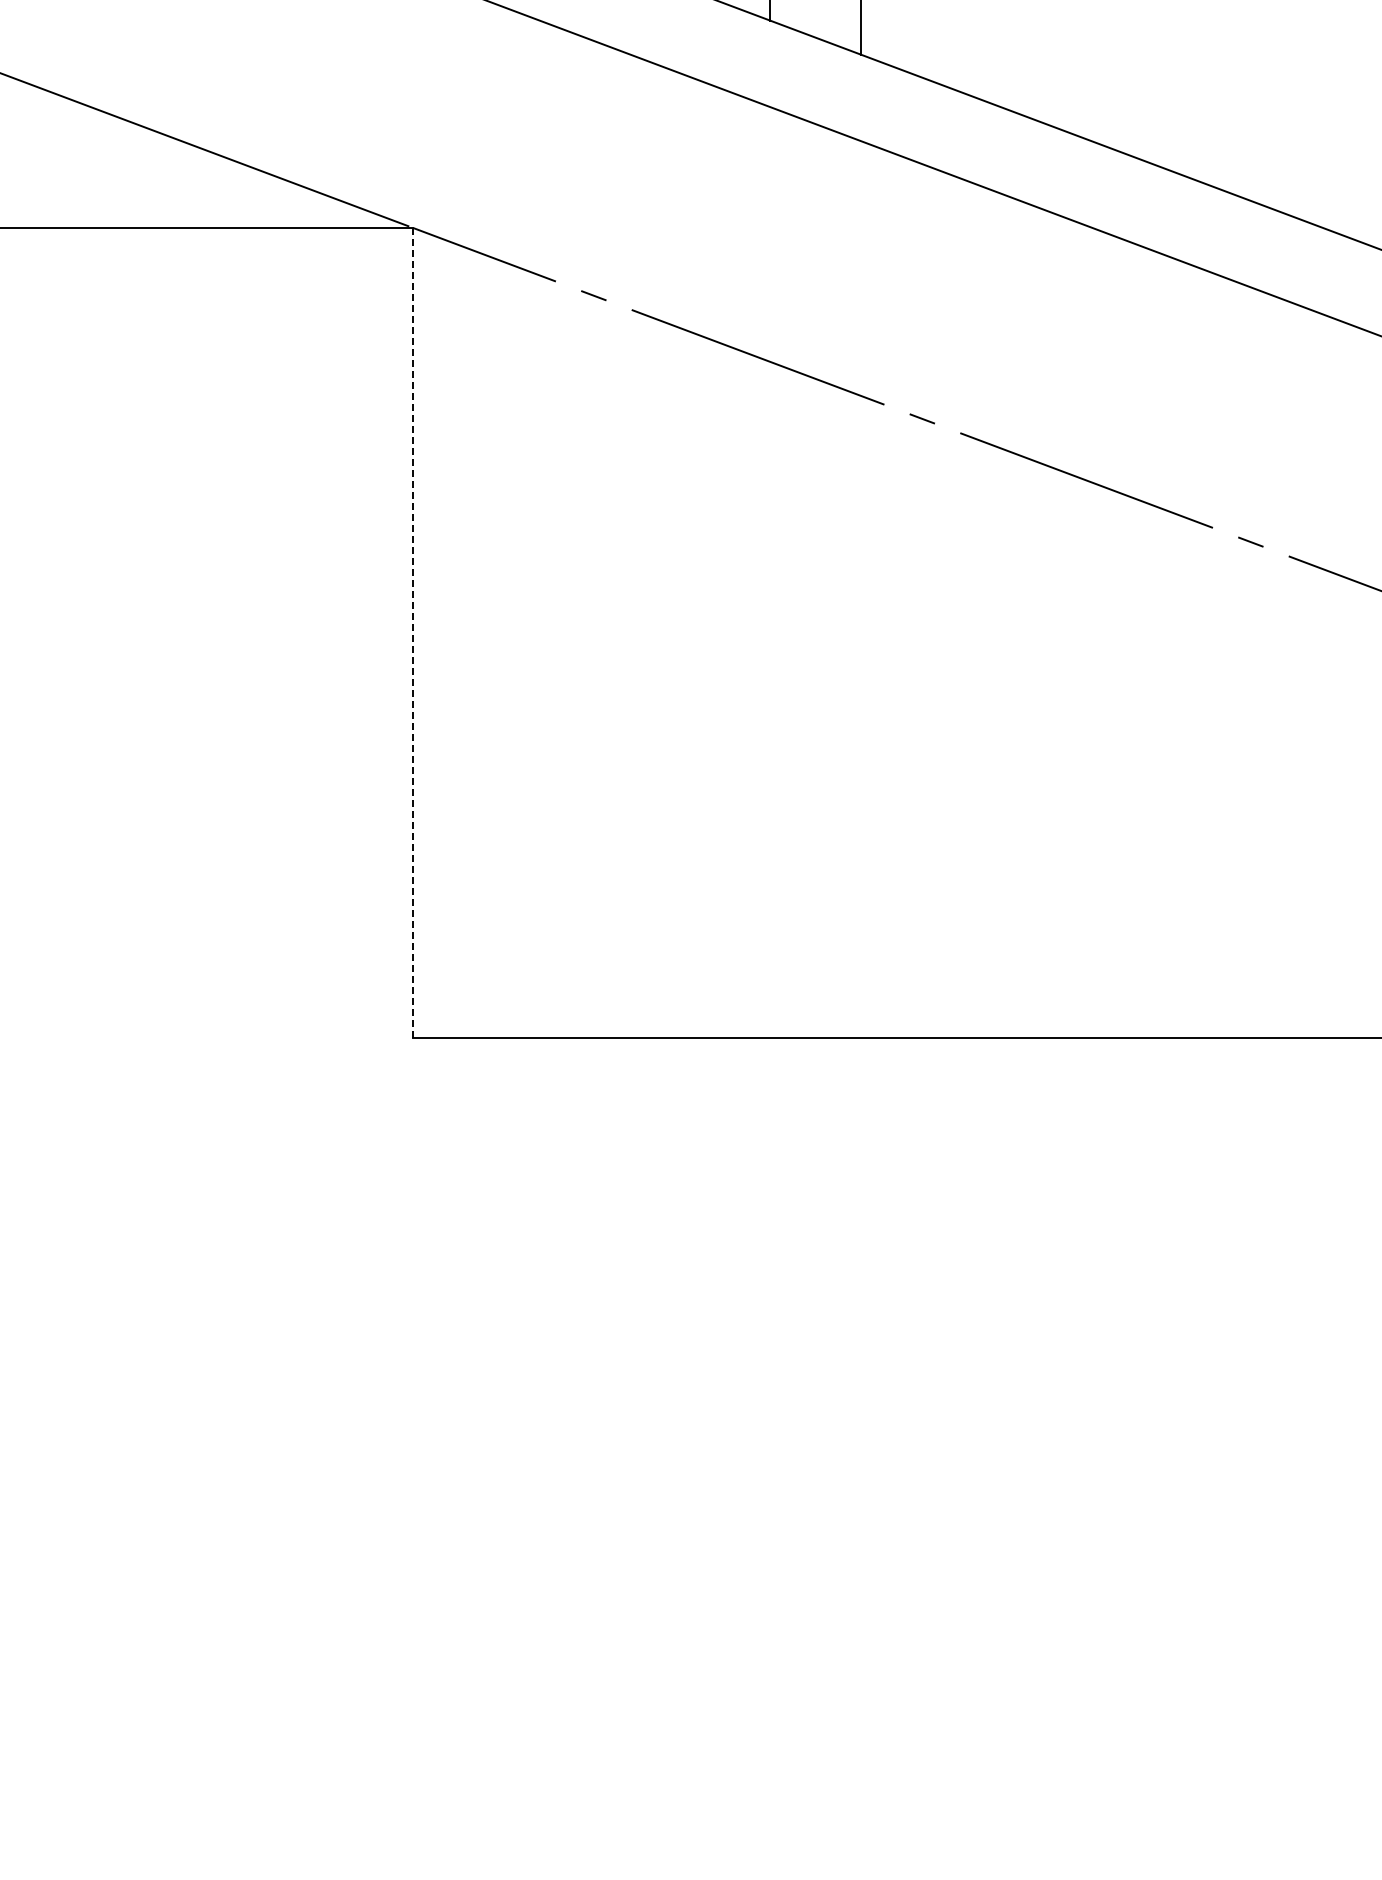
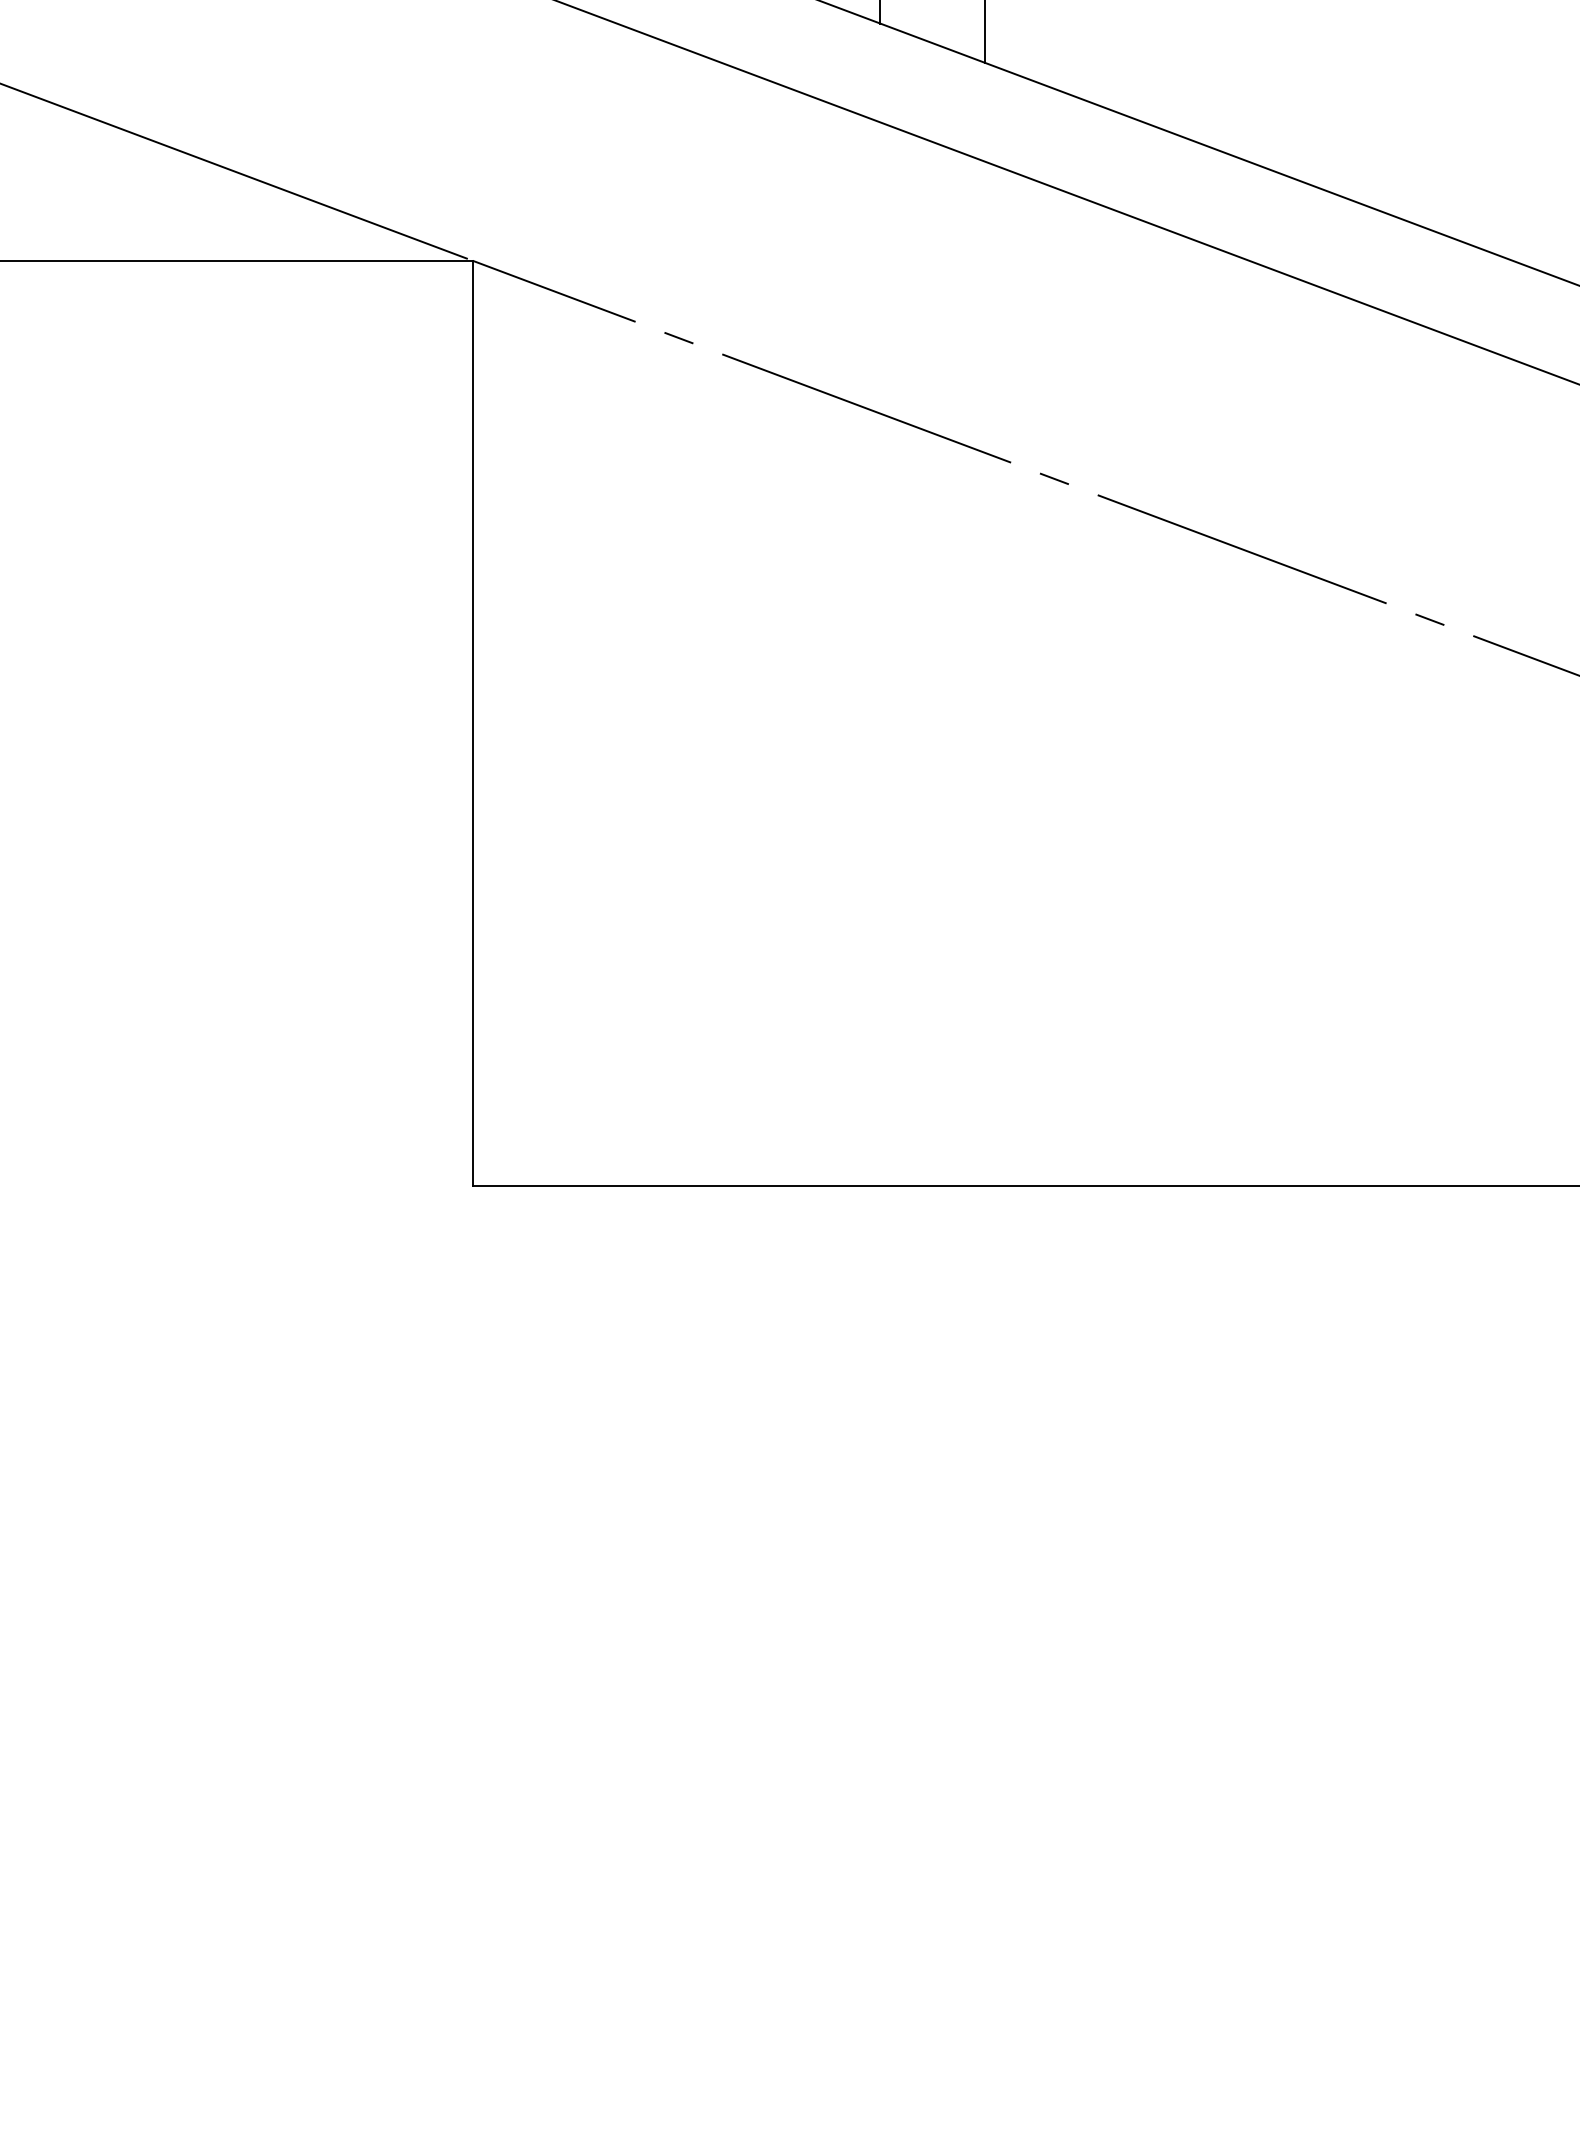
line: (413, 632) -> (472, 723), dashed -> solid

